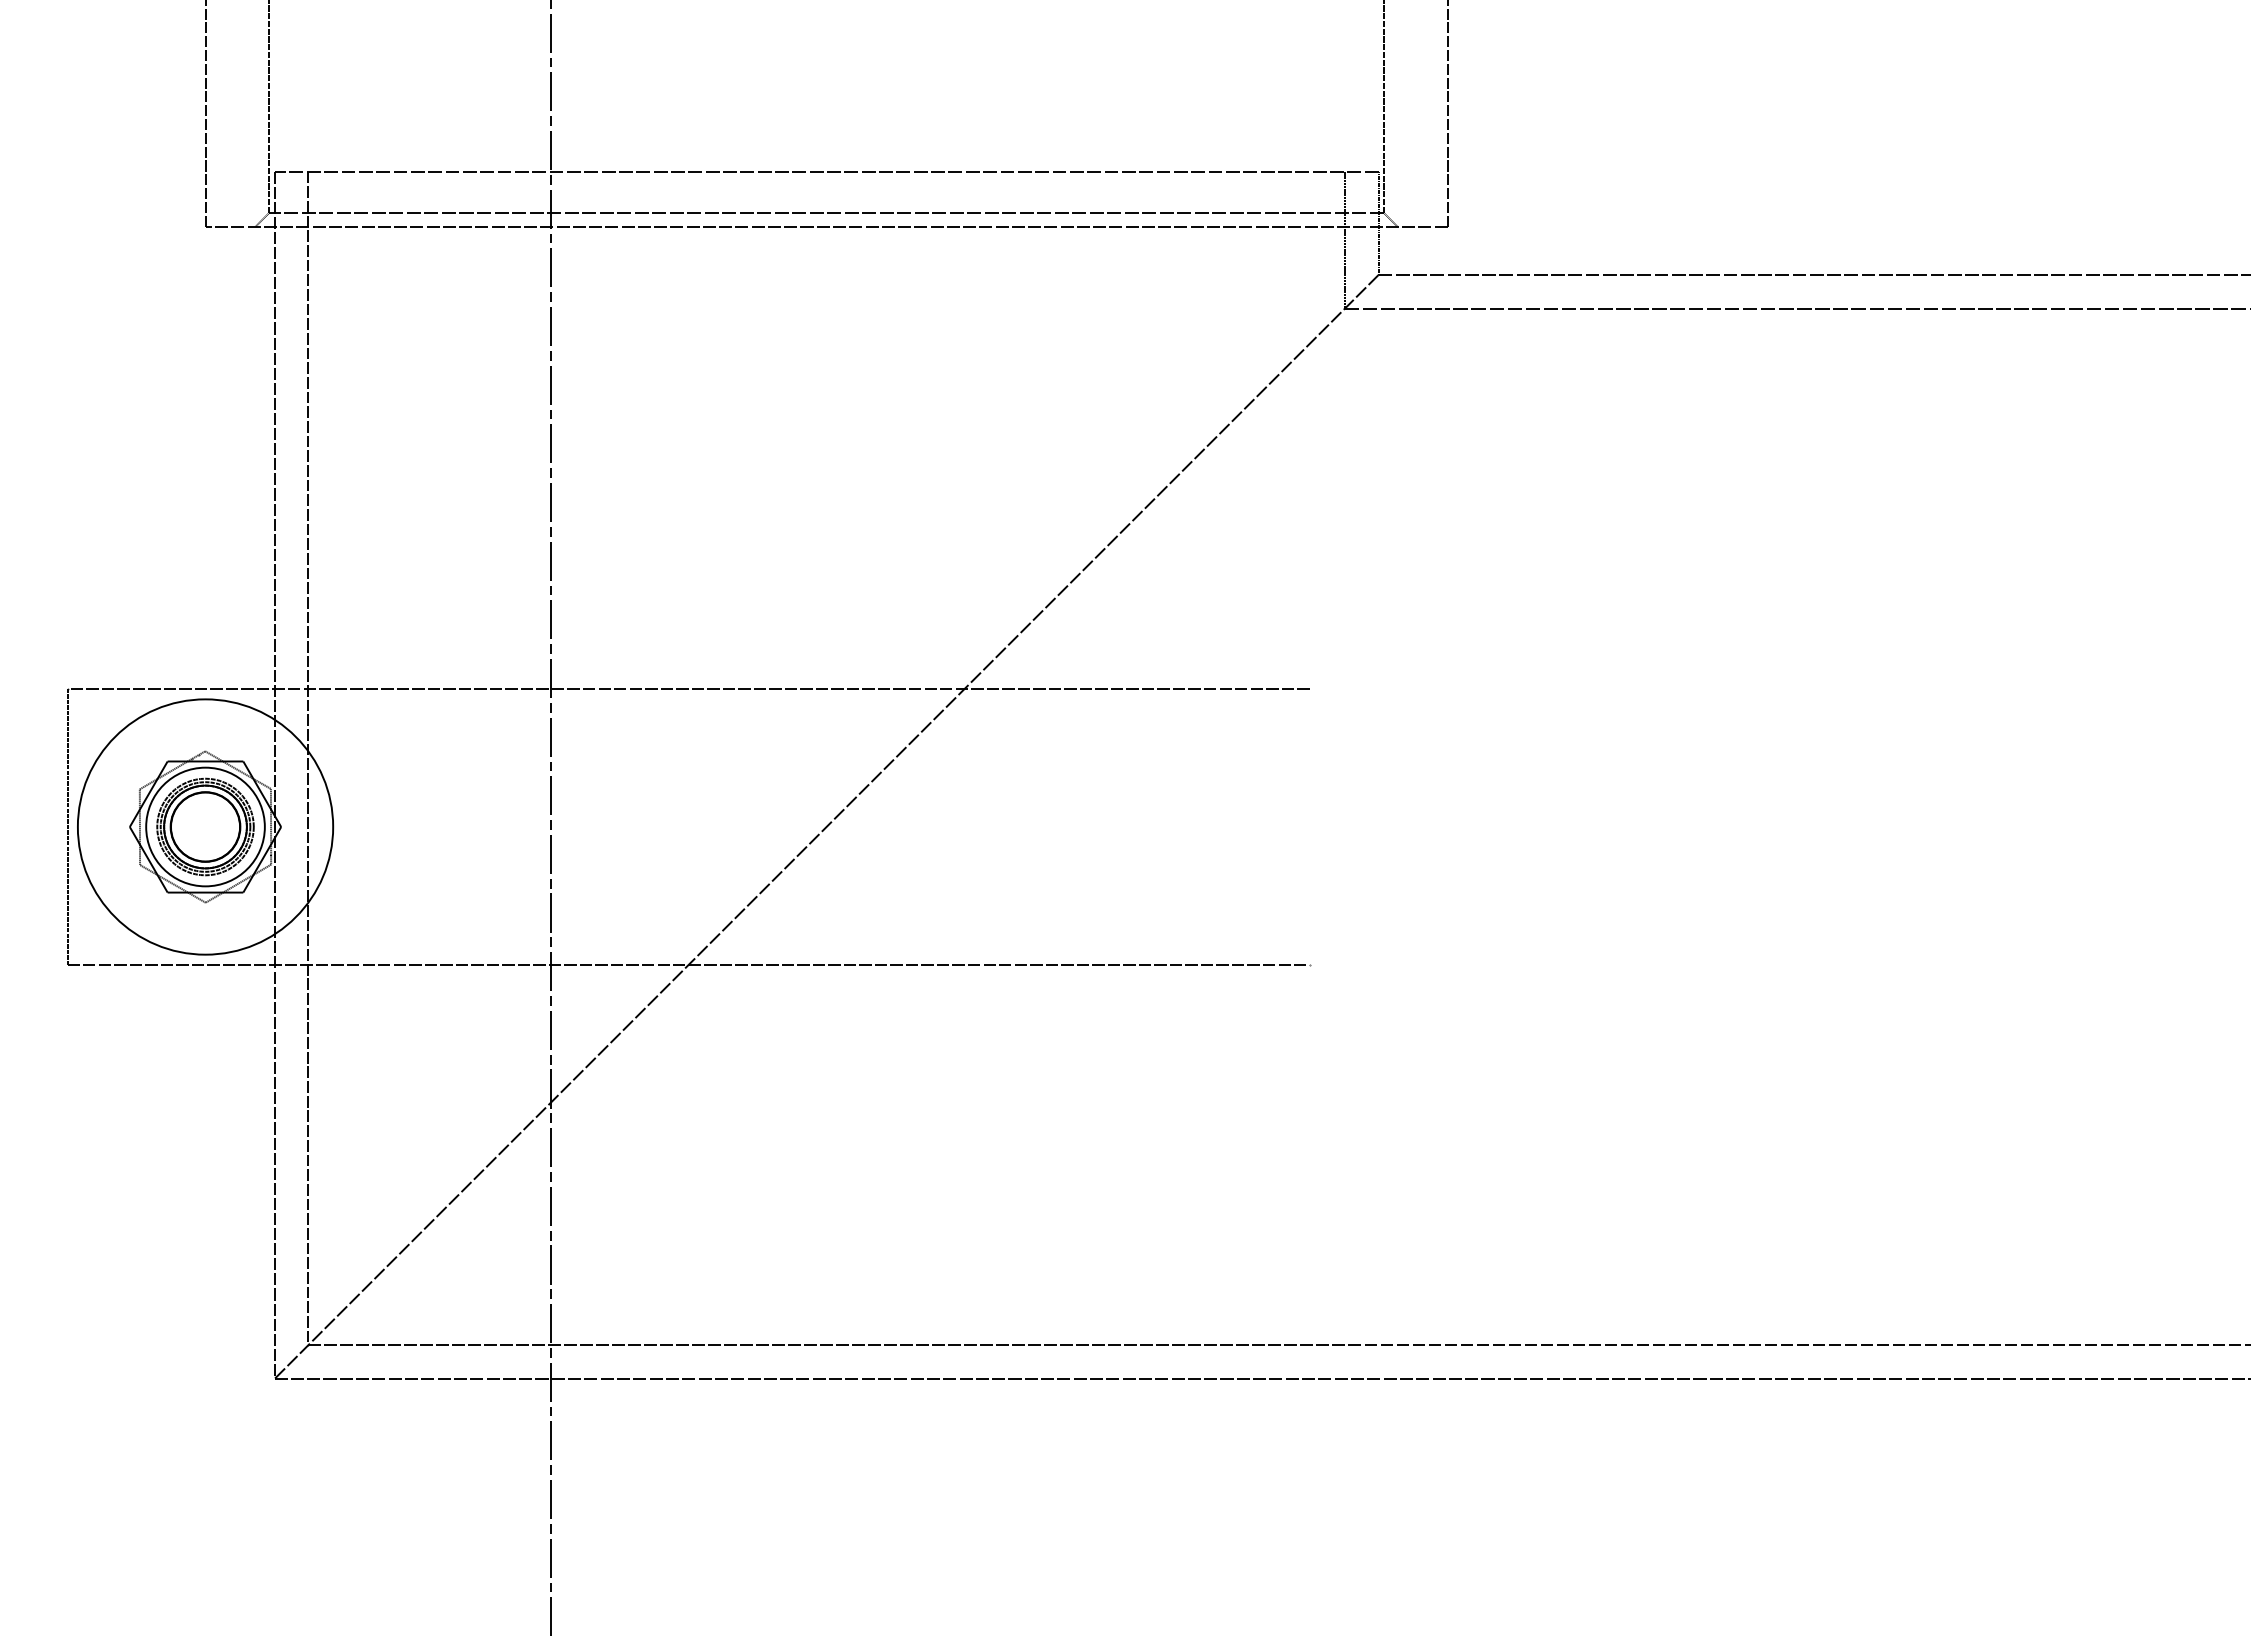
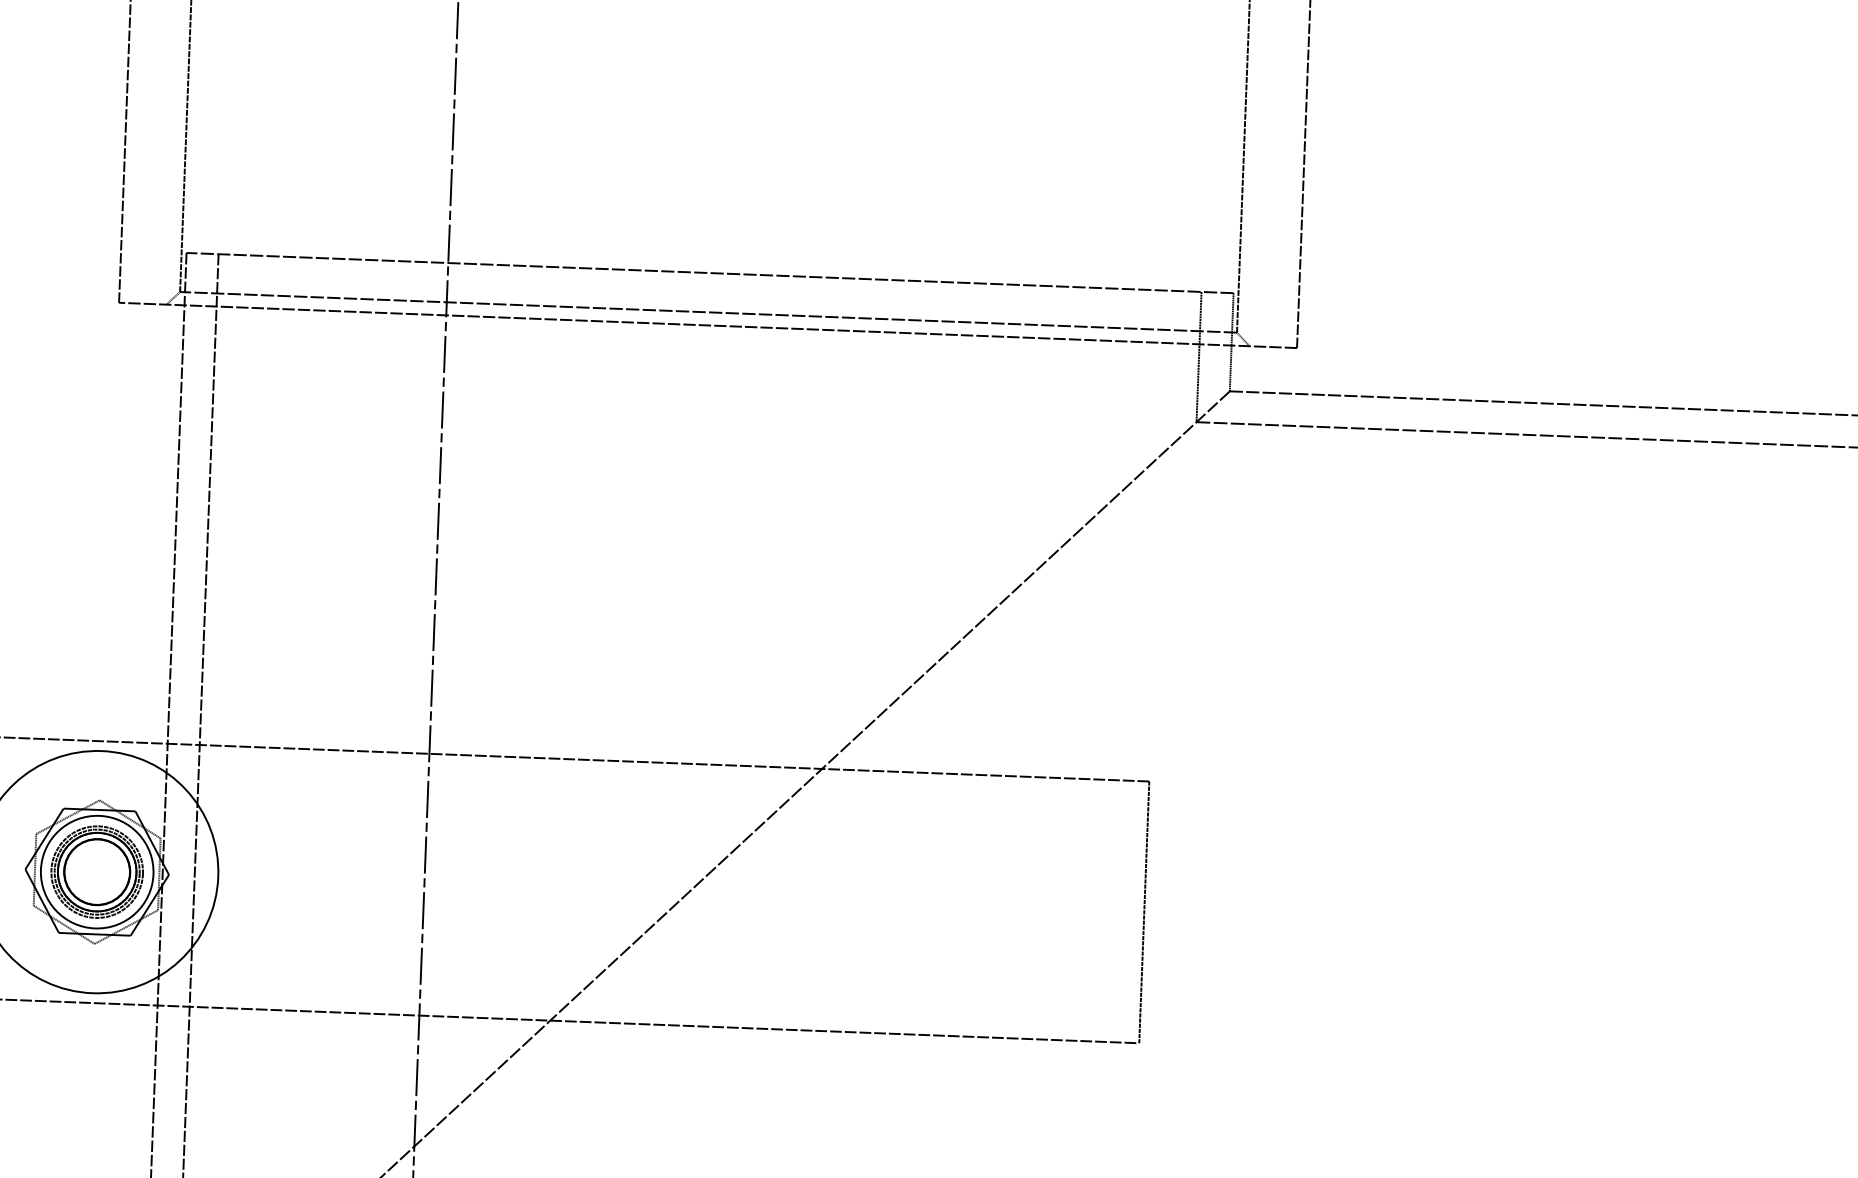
line: (1309, 827) -> (1144, 912), added

